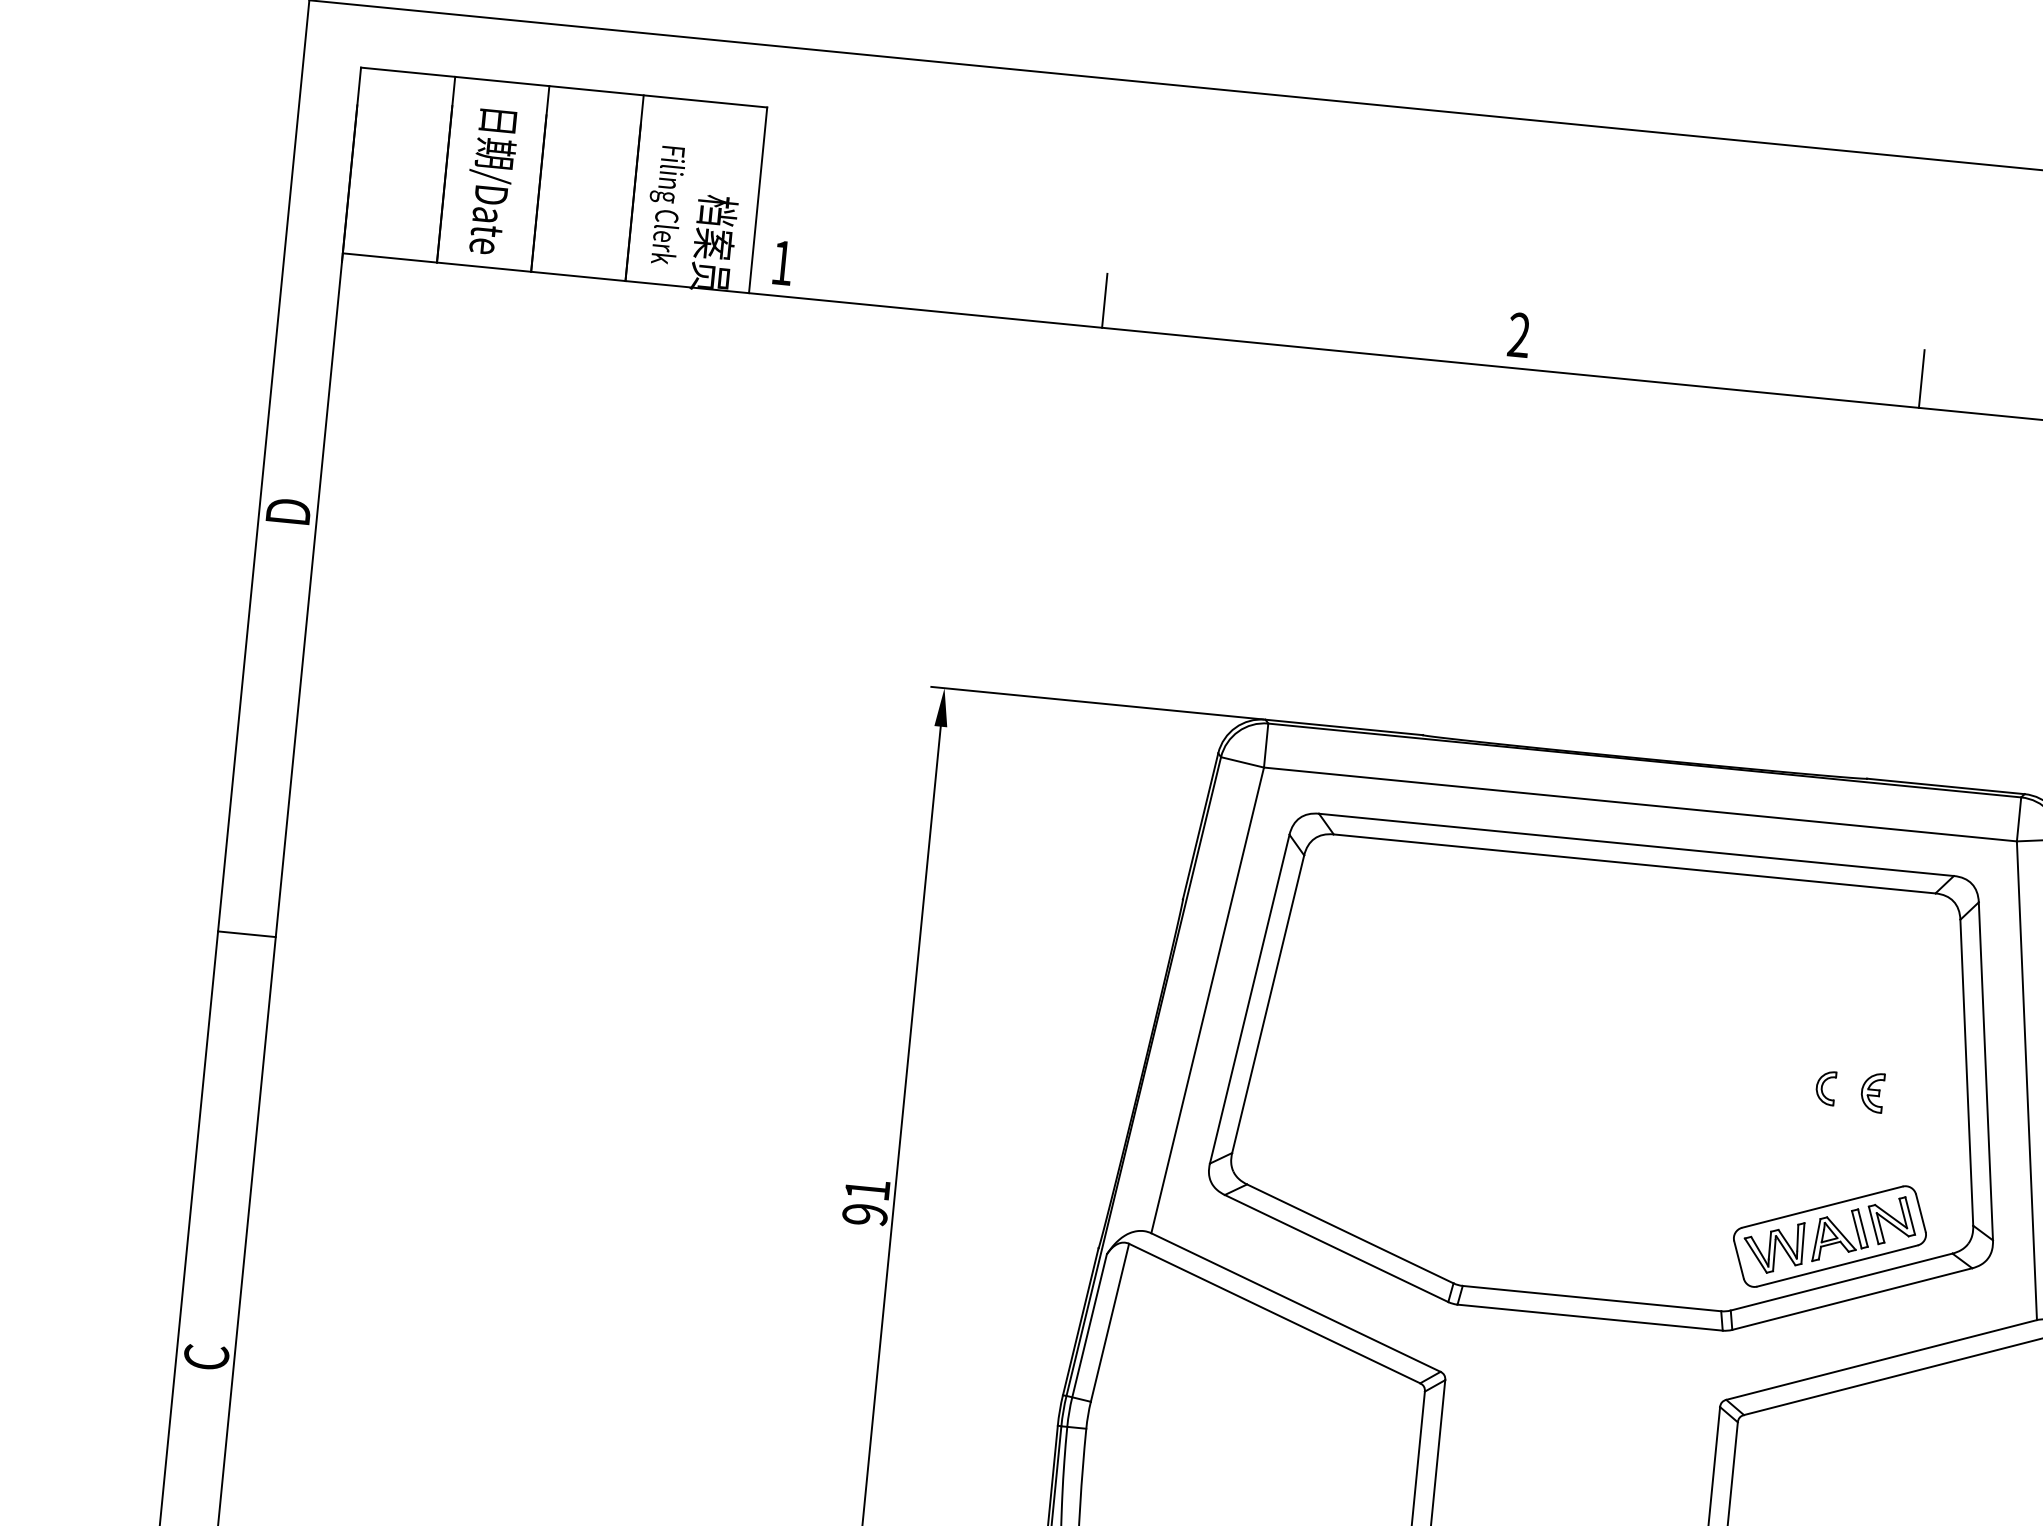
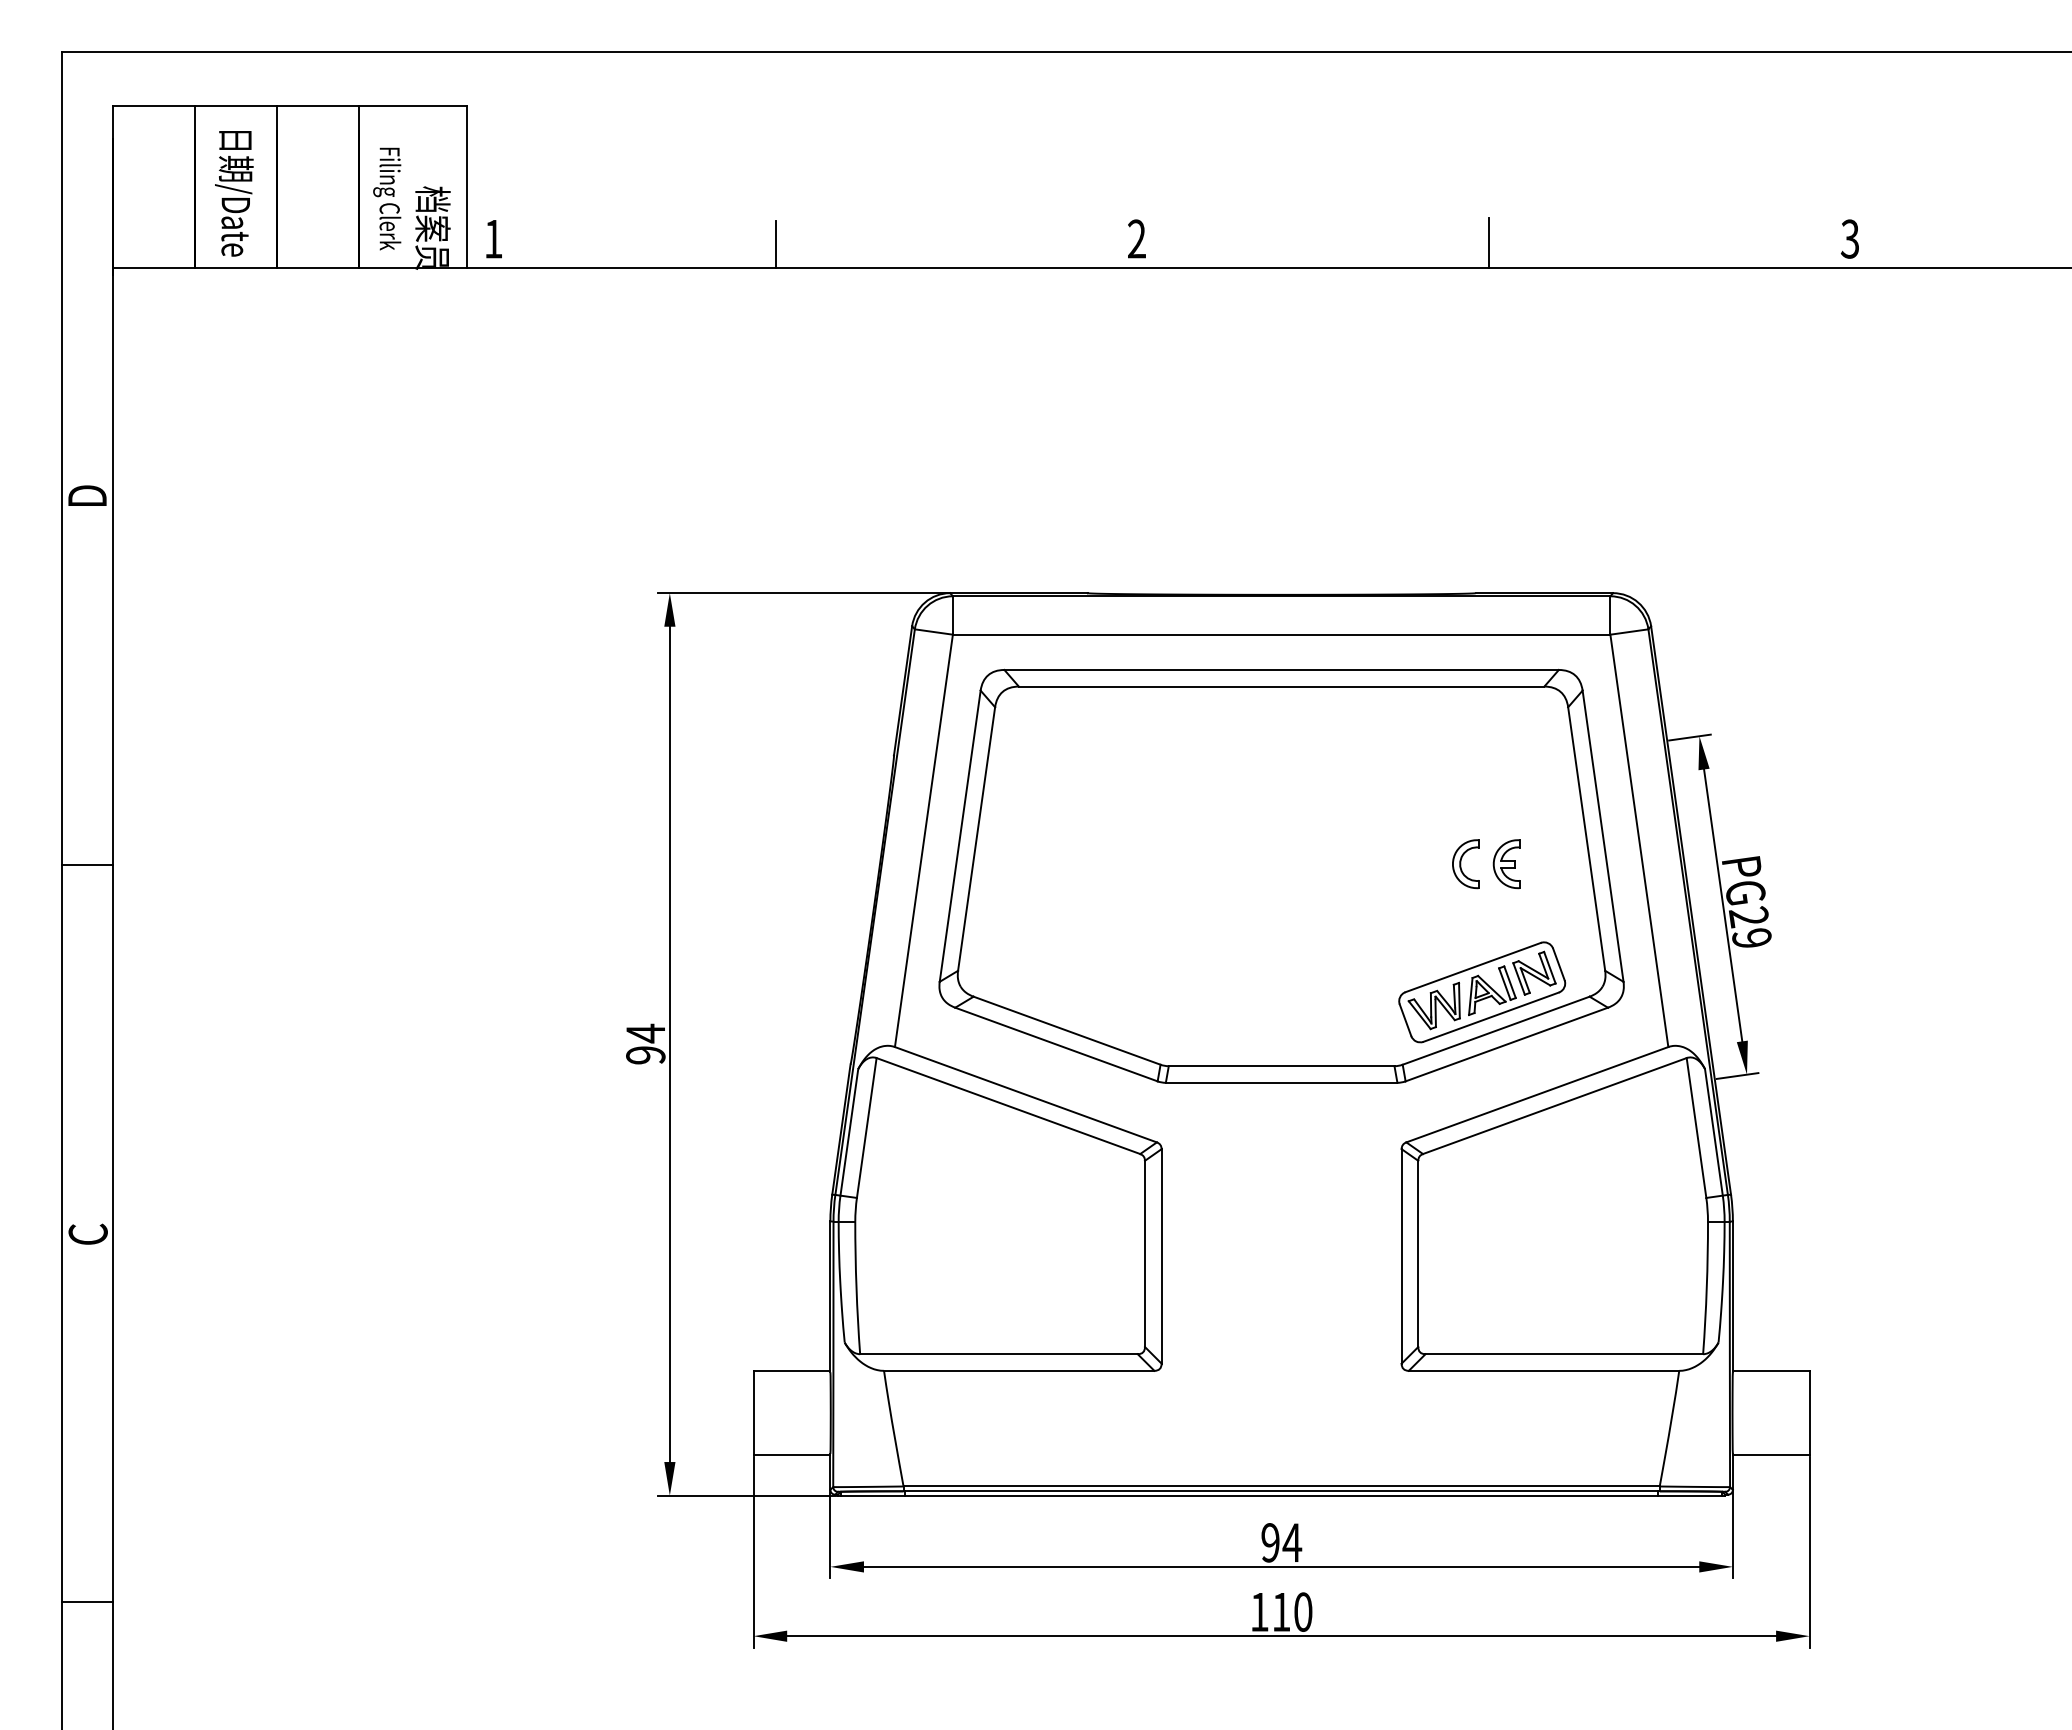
part: (1825, 1088) -> (1465, 864), size x1.67
part: (1872, 1092) -> (1506, 864), size x1.43
text: (867, 1189) -> (645, 1033), 91 -> 94

